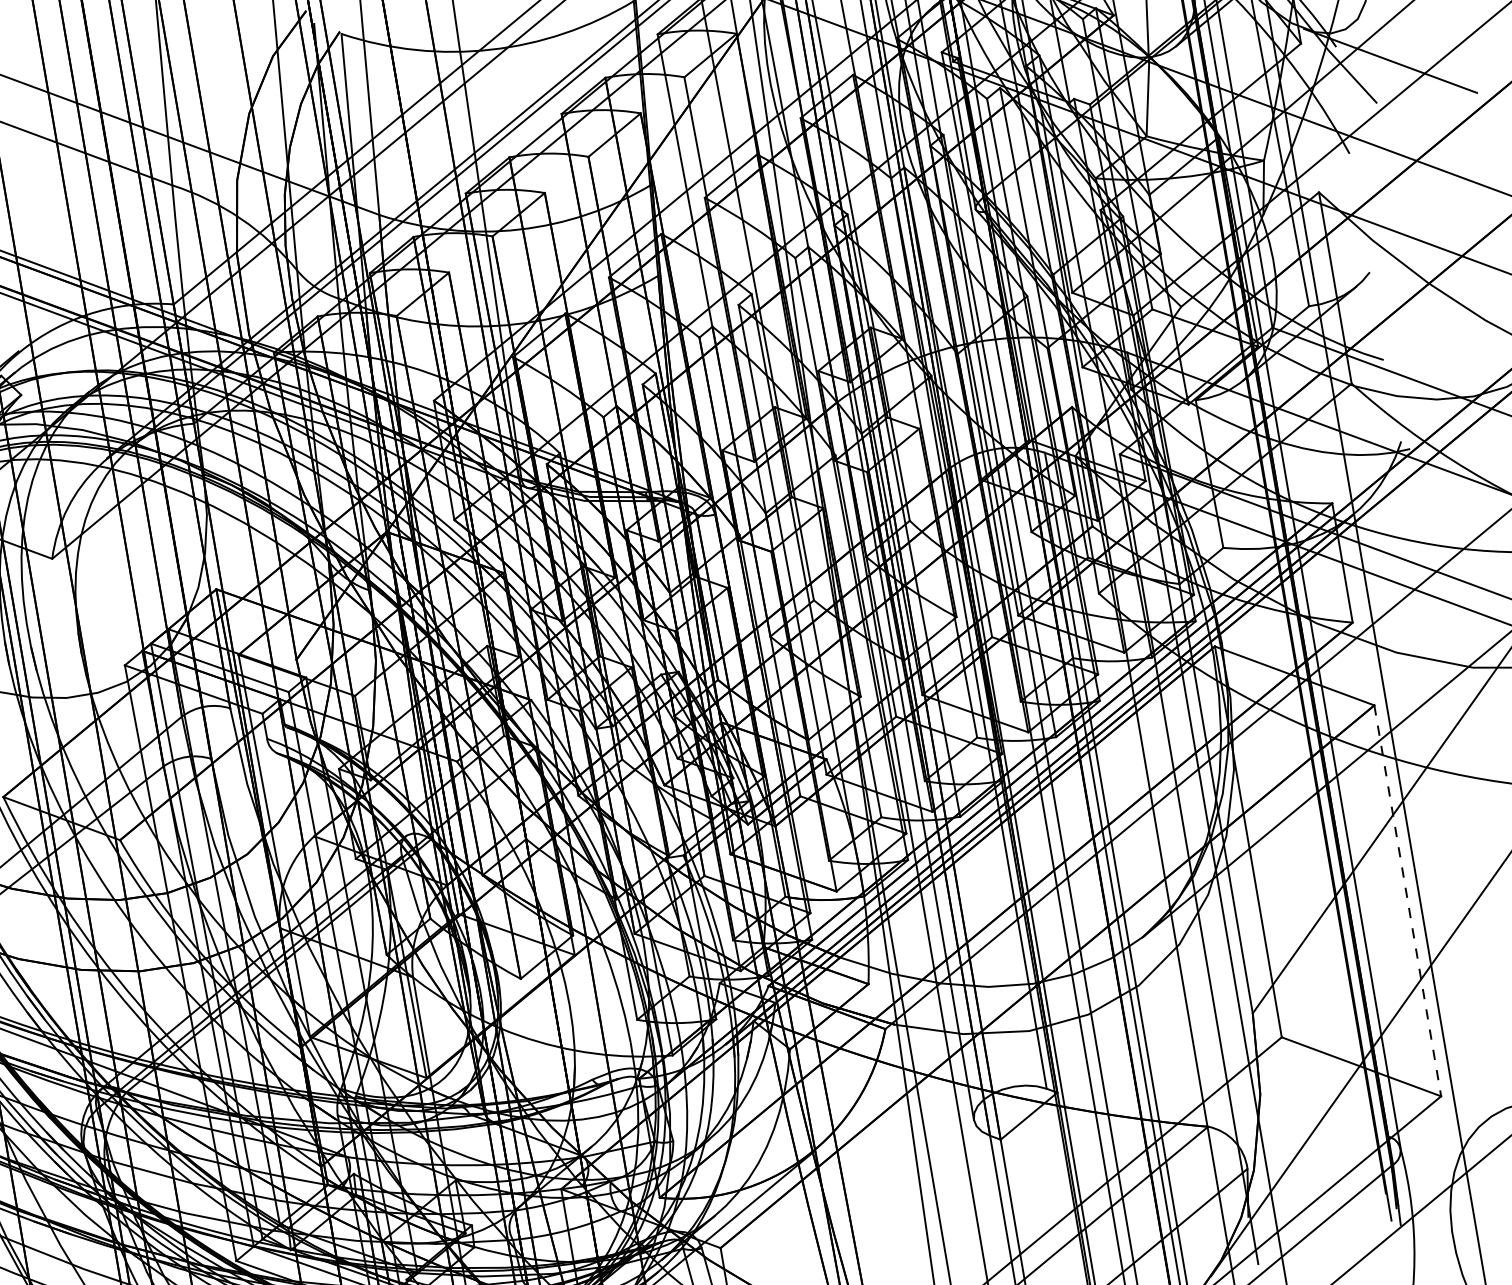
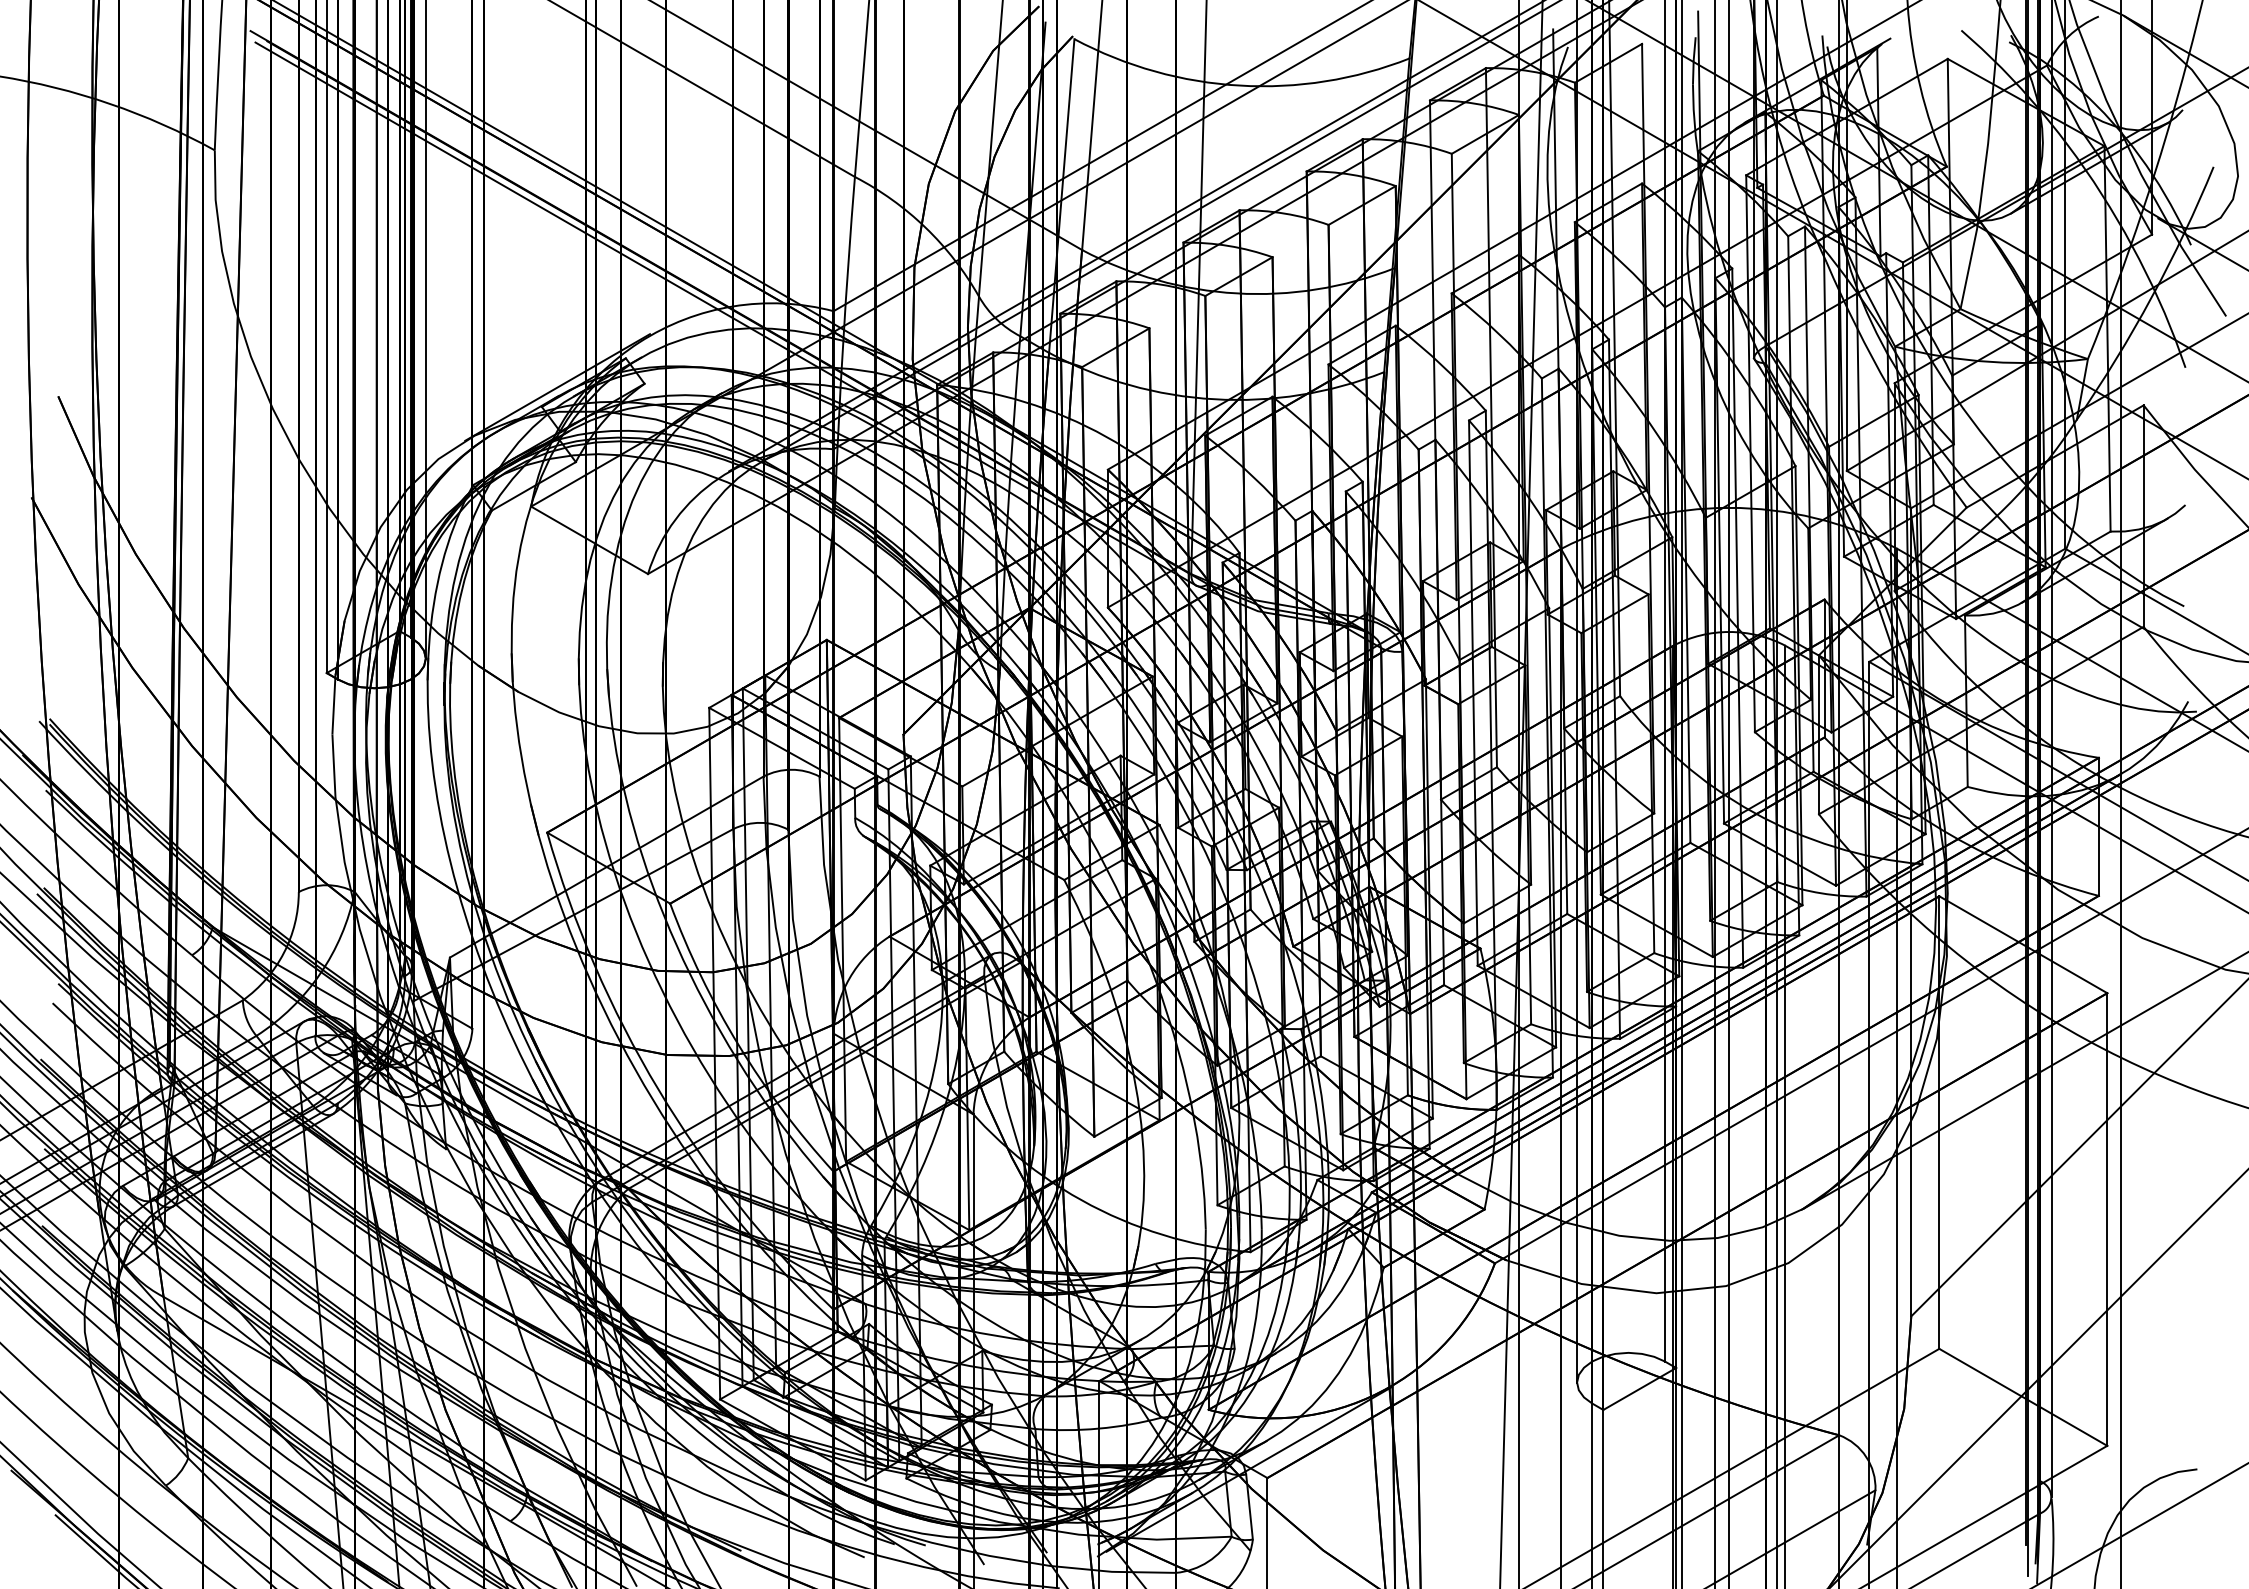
line: (1408, 901) -> (2107, 1220), dashed -> solid

